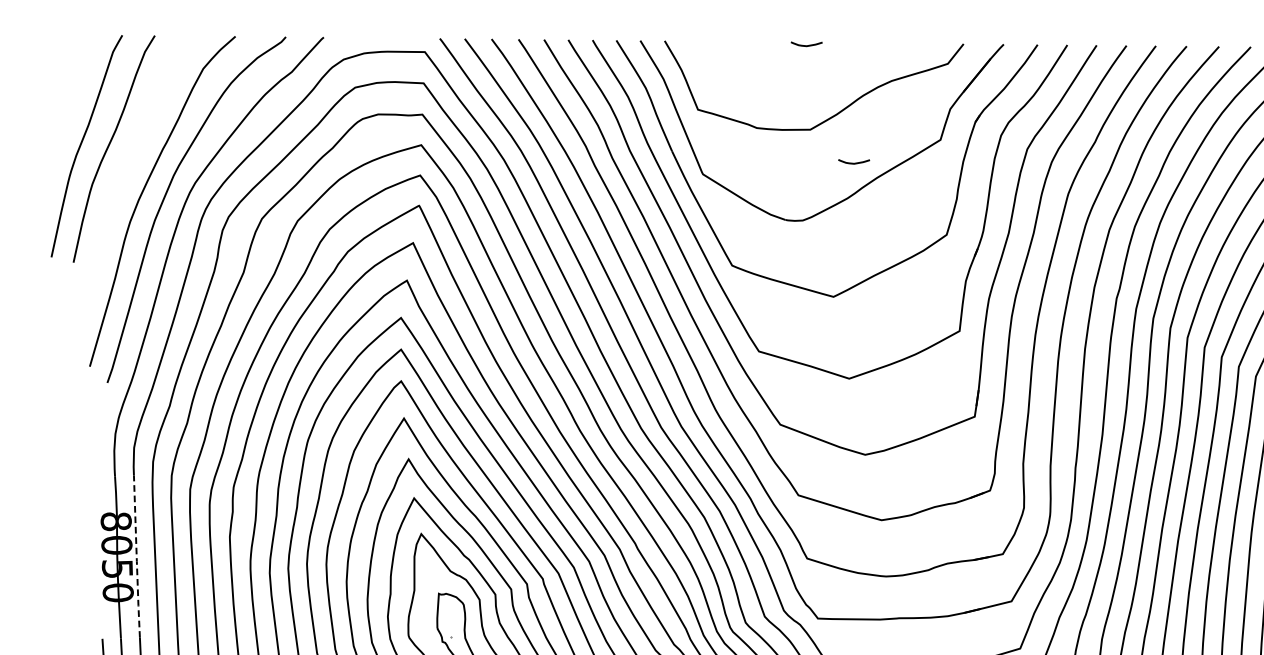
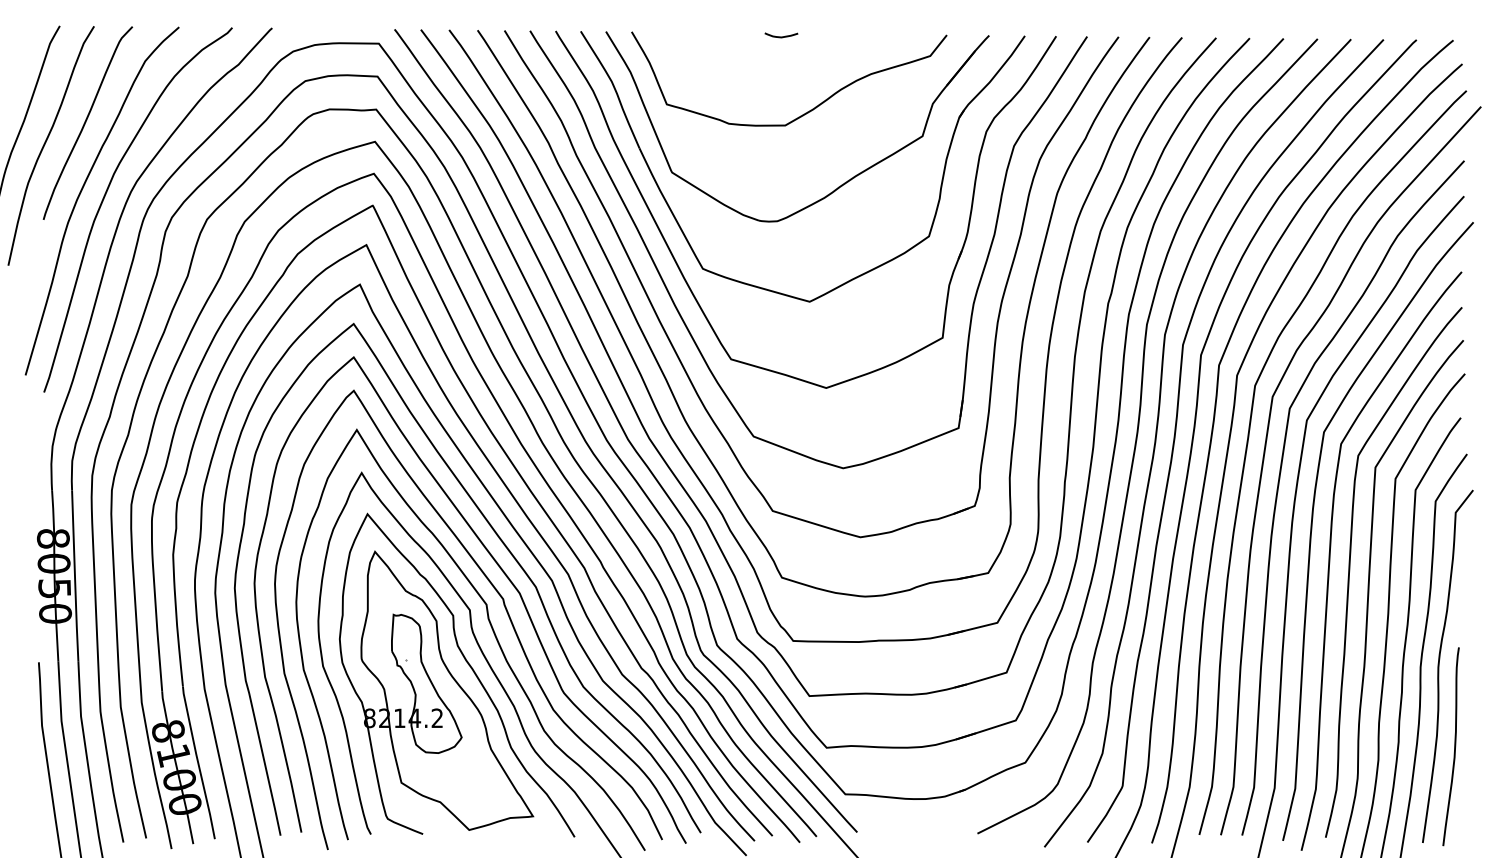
curve: (147, 126) -> (86, 122), added
curve: (854, 162) -> (831, 160), removed
line: (137, 557) -> (75, 576), dashed -> solid

